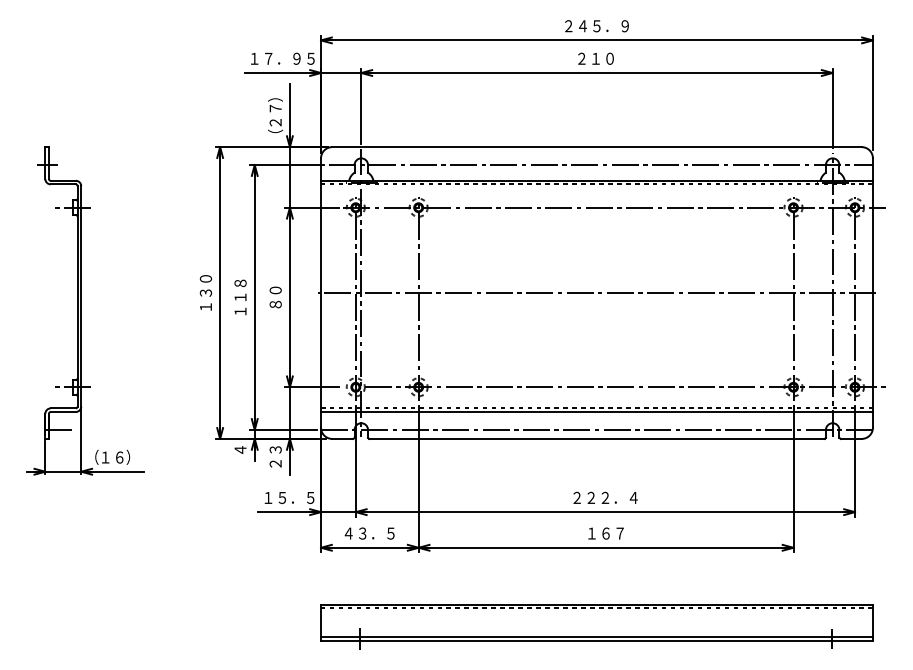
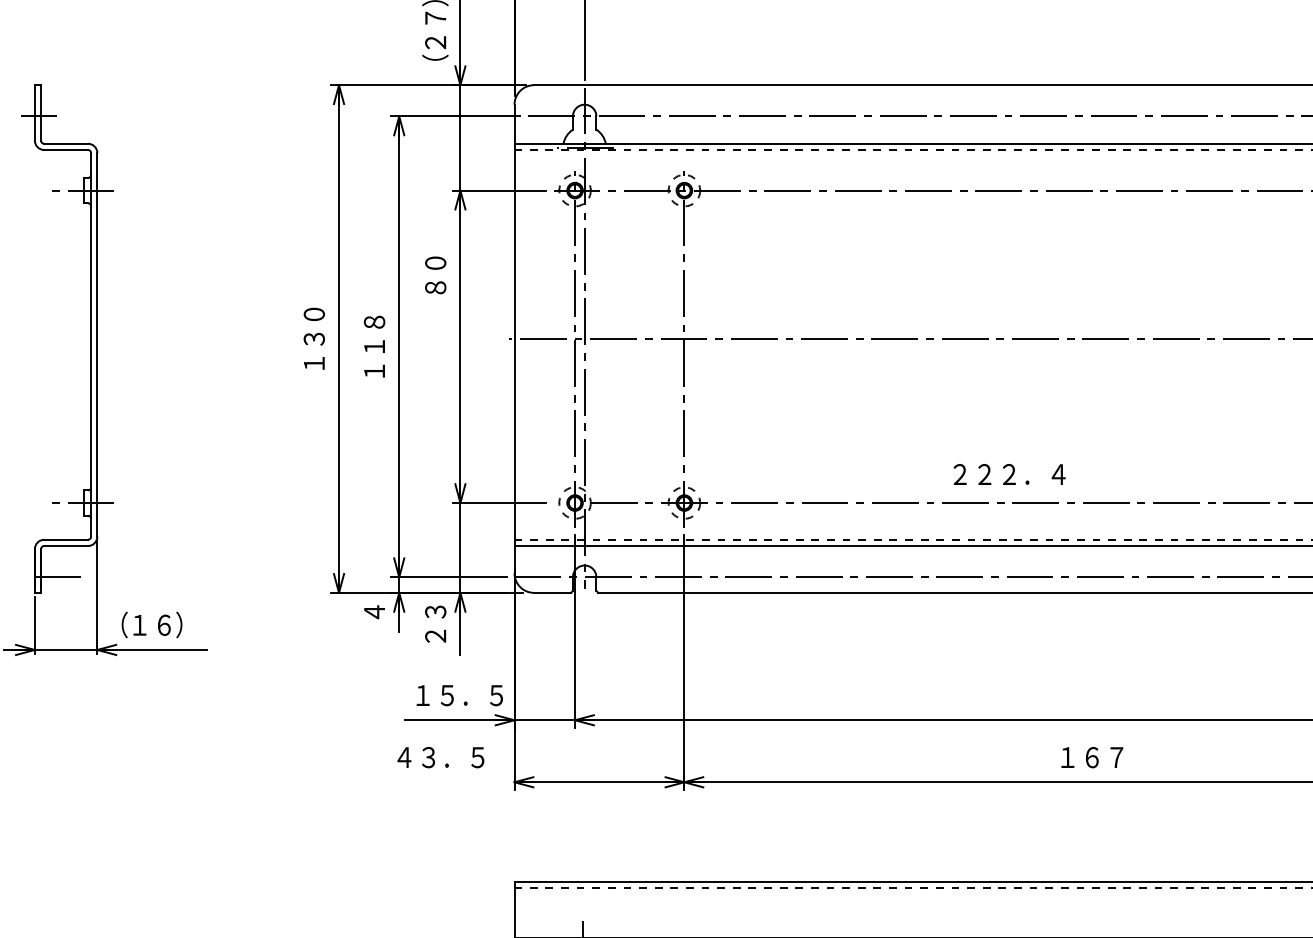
text: (275, 297) -> (435, 275), moved
text: (605, 497) -> (1009, 473), moved
text: (369, 533) -> (440, 757), moved
text: (605, 533) -> (1091, 757), moved

